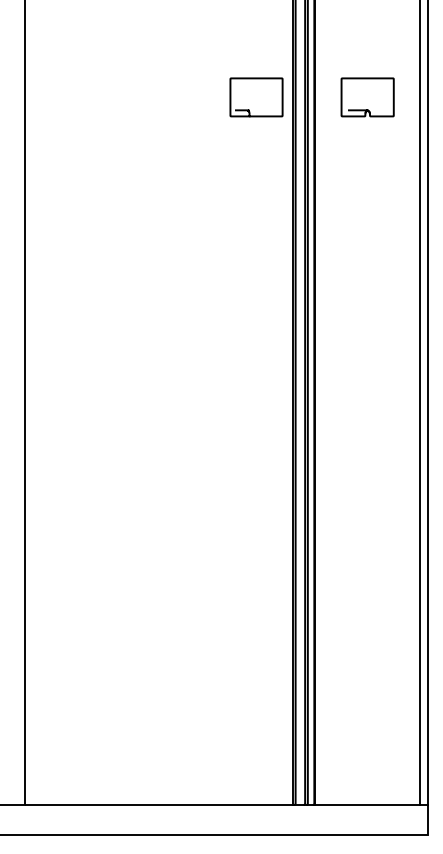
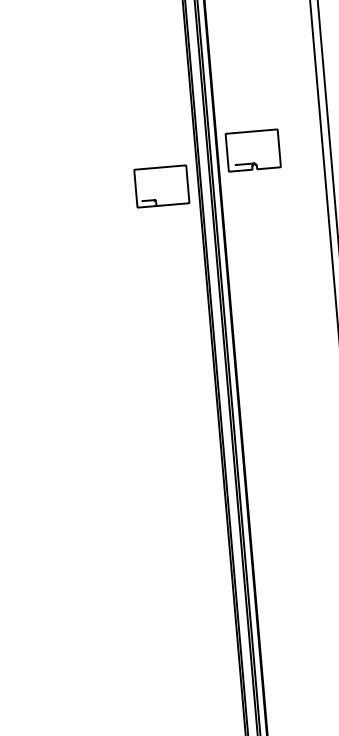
curve: (249, 109) -> (155, 199), moved
curve: (367, 109) -> (254, 162), moved

